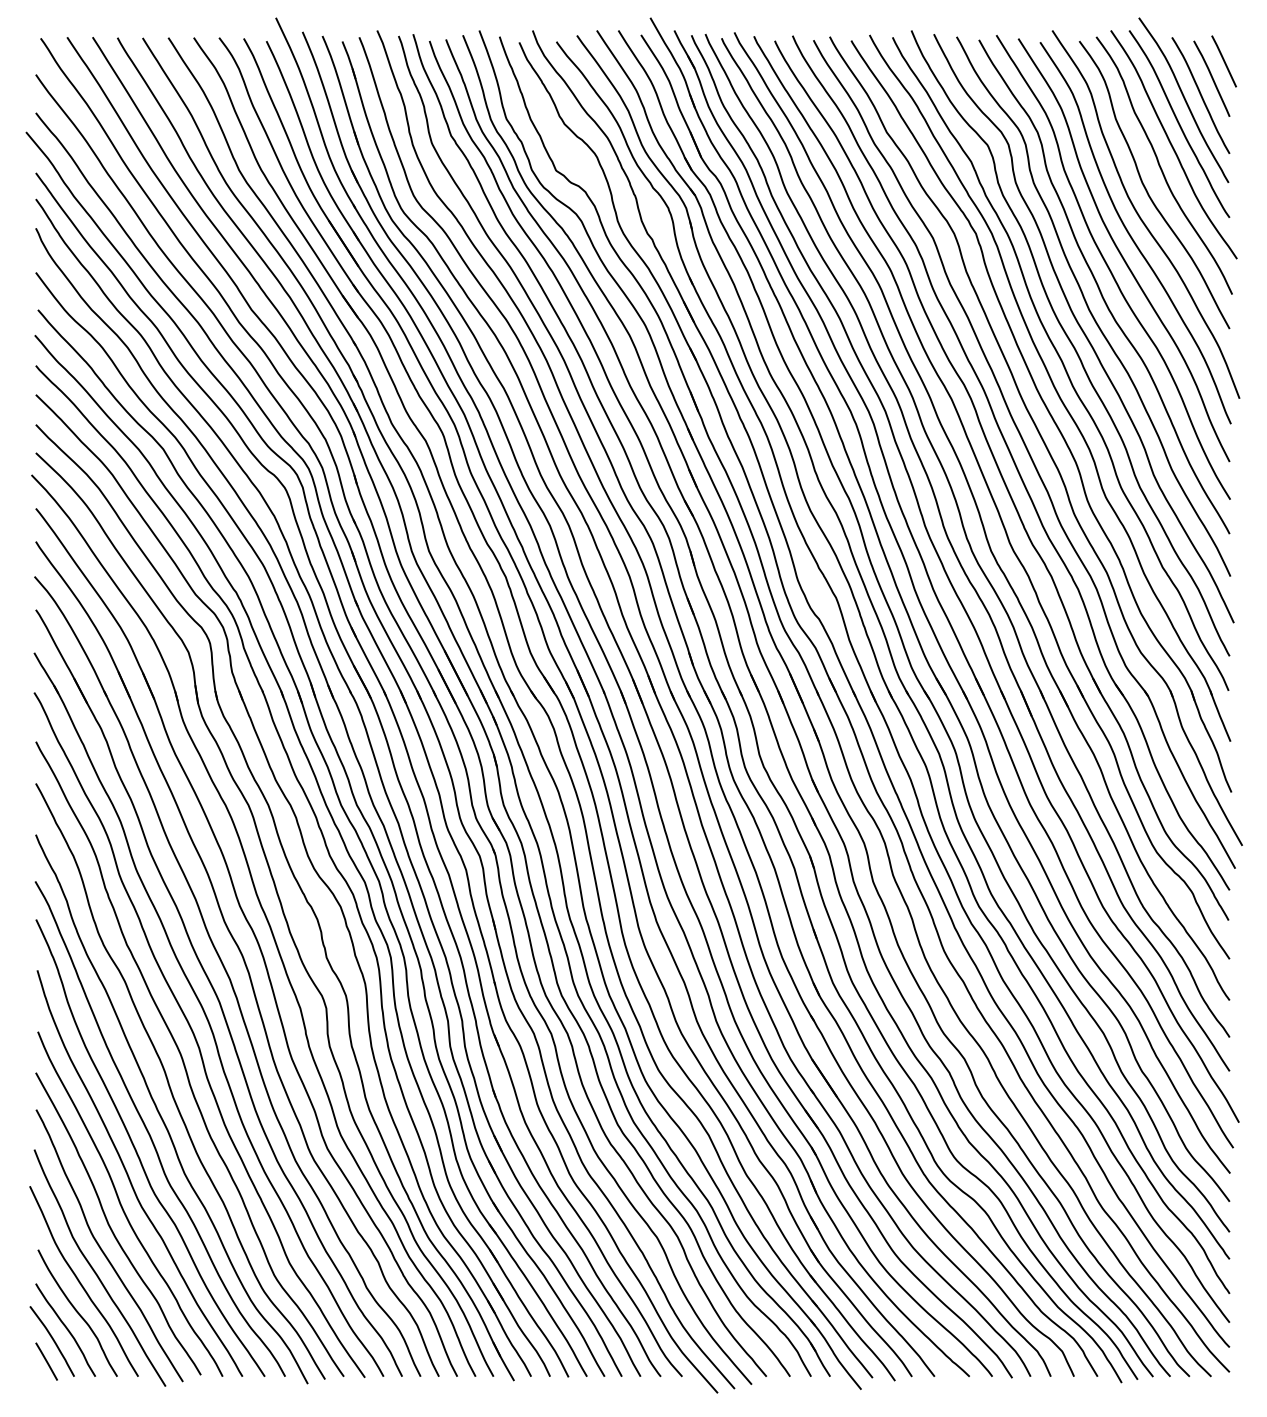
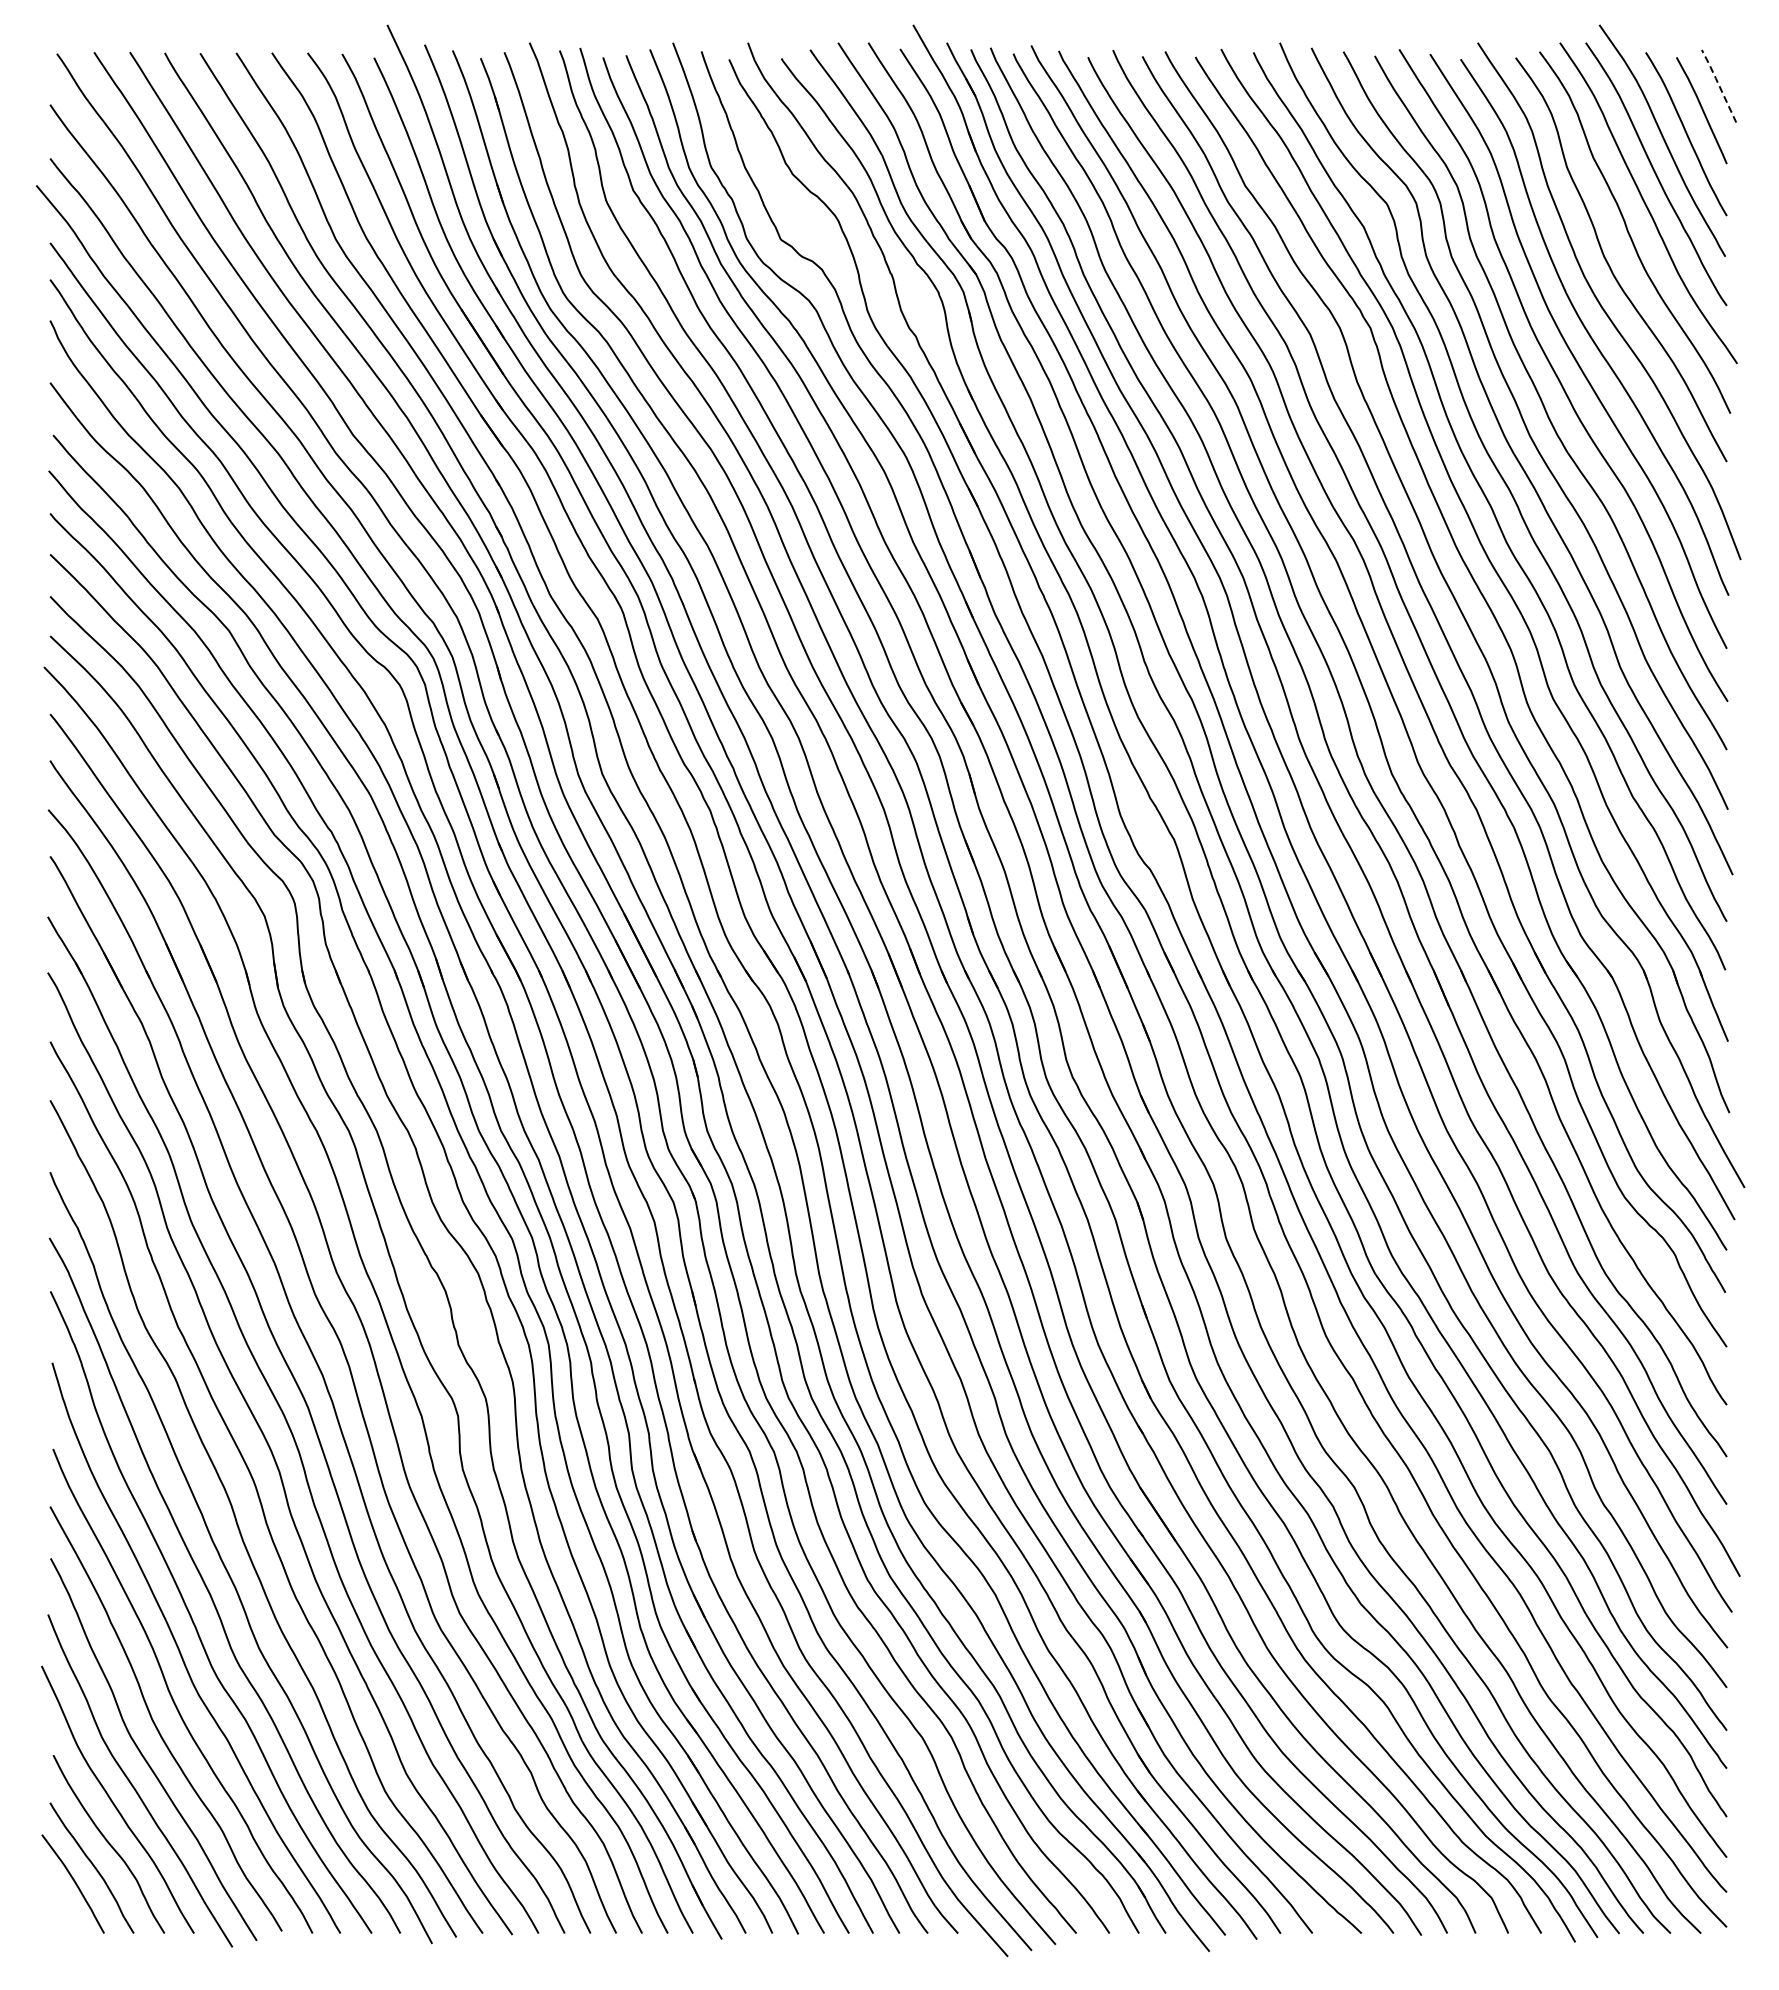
line: (1223, 60) -> (1718, 84), solid -> dashed
line: (46, 1361) -> (65, 1912), removed

